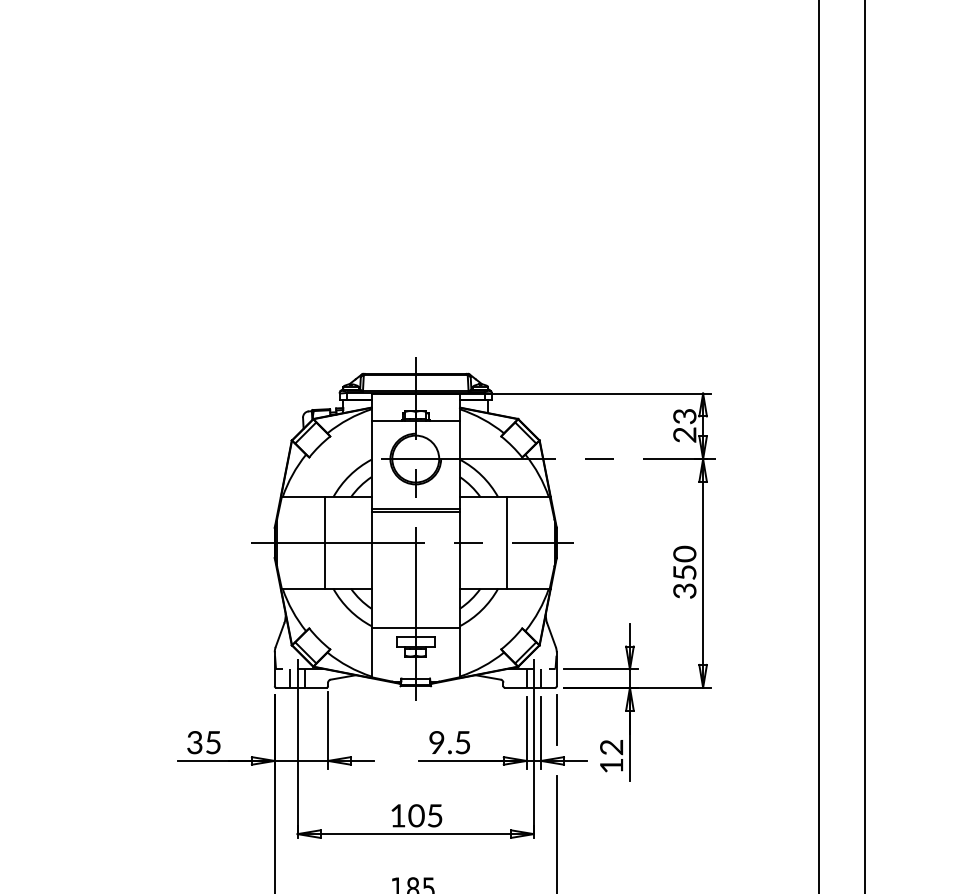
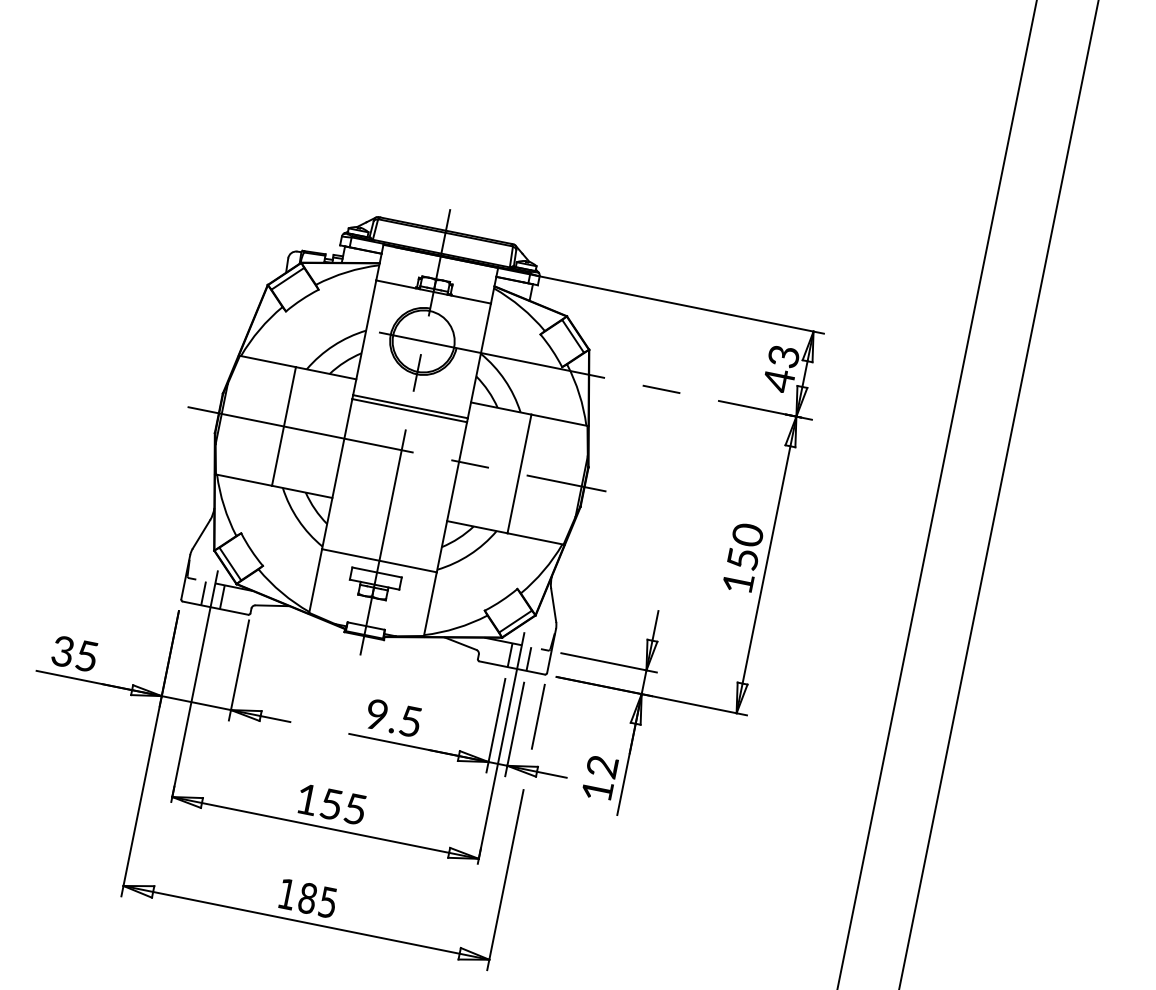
text: (684, 434) -> (778, 379), 23 -> 43
text: (684, 590) -> (737, 582), 350 -> 150
text: (416, 815) -> (331, 803), 105 -> 155

